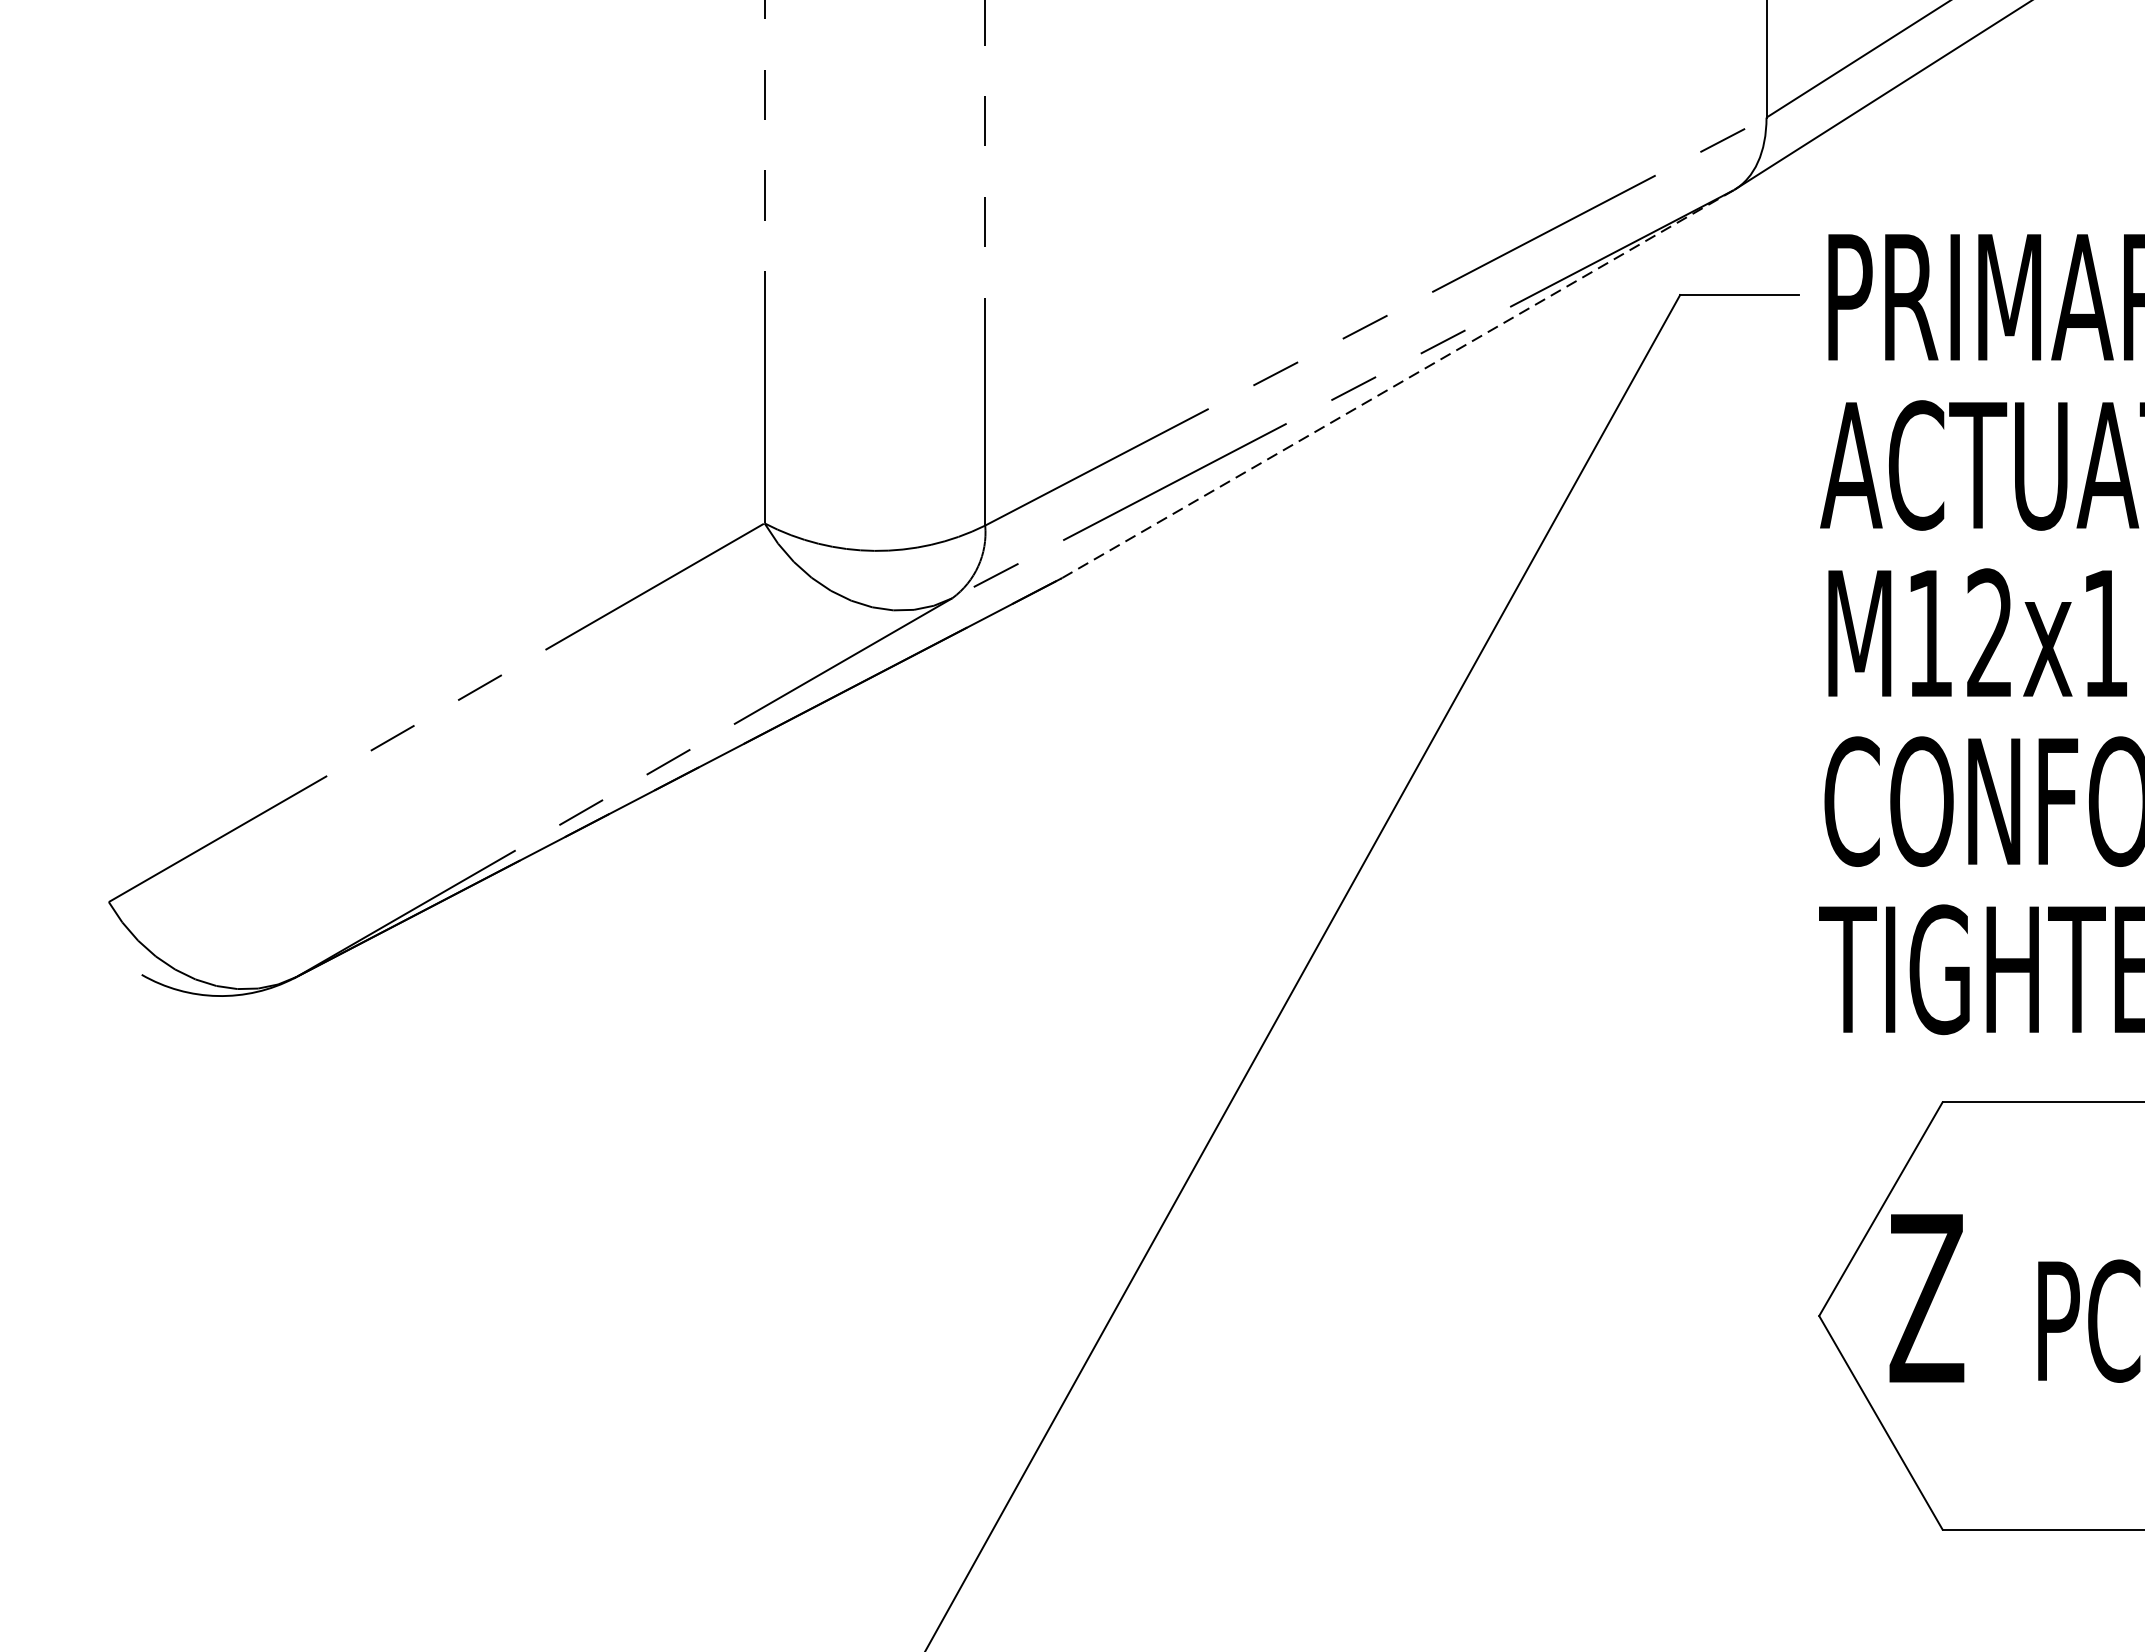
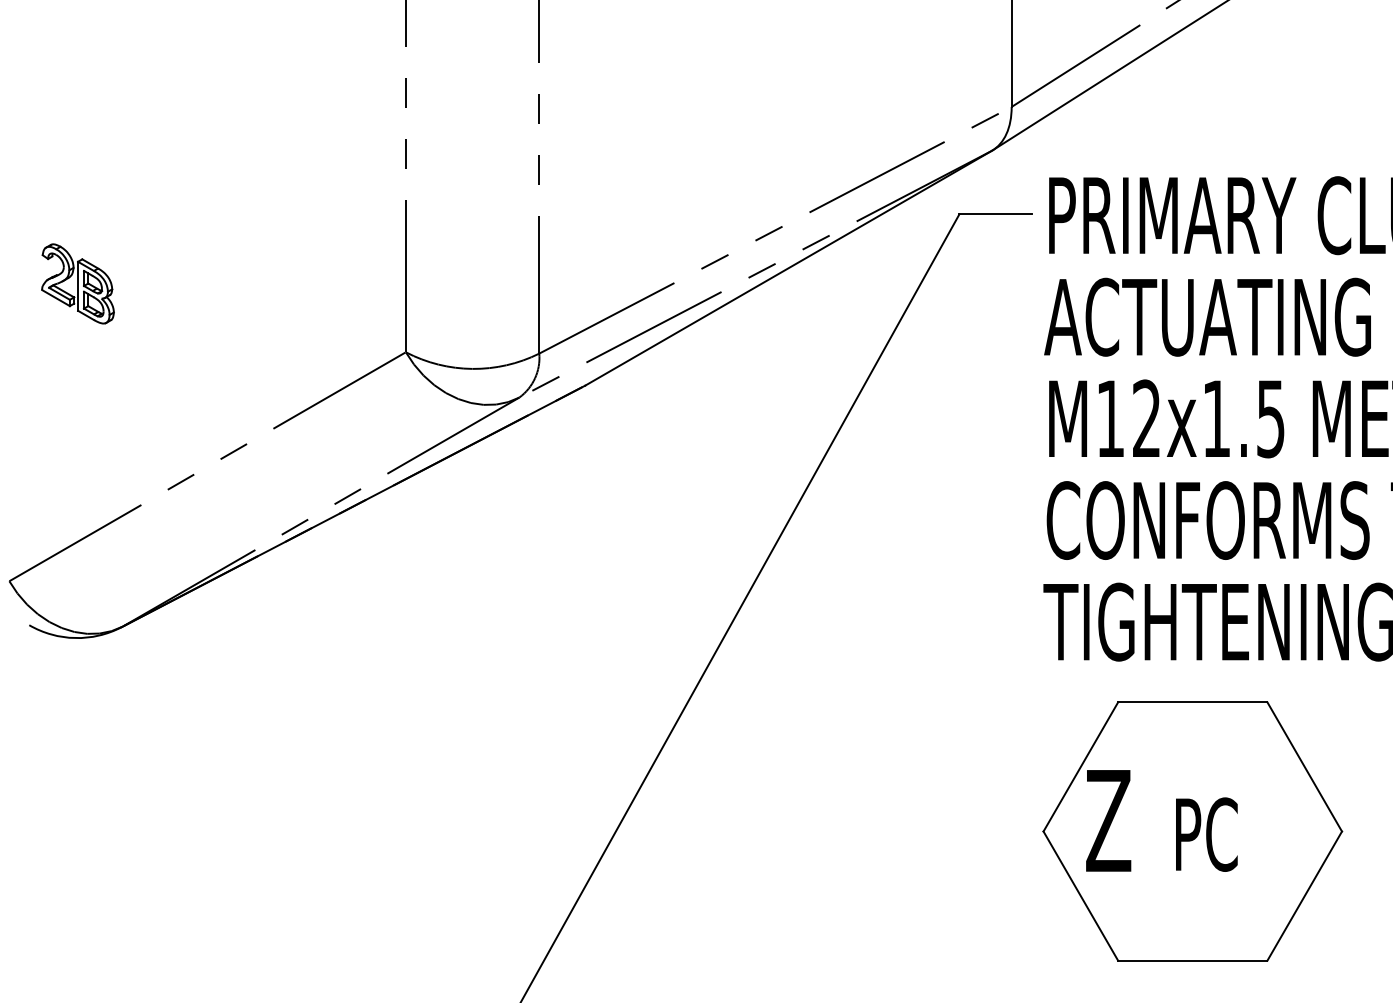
line: (1399, 383) -> (789, 267), dashed -> solid
part: (221, 409) -> (77, 283), added

